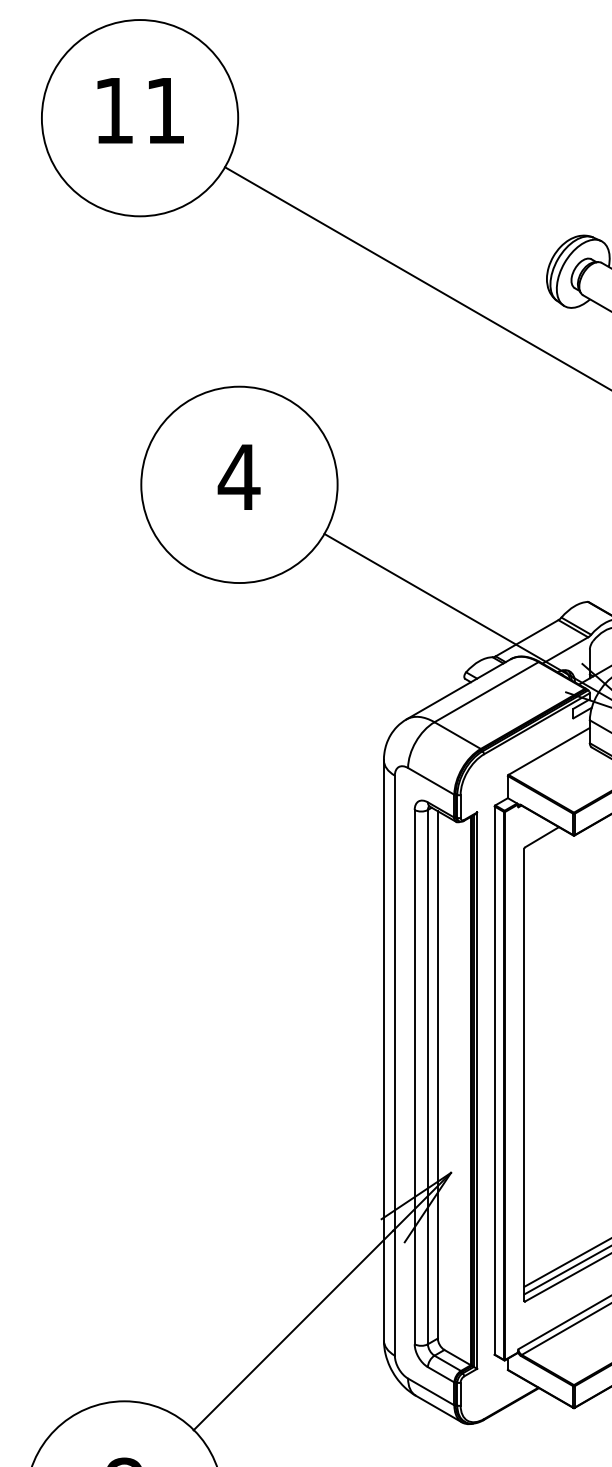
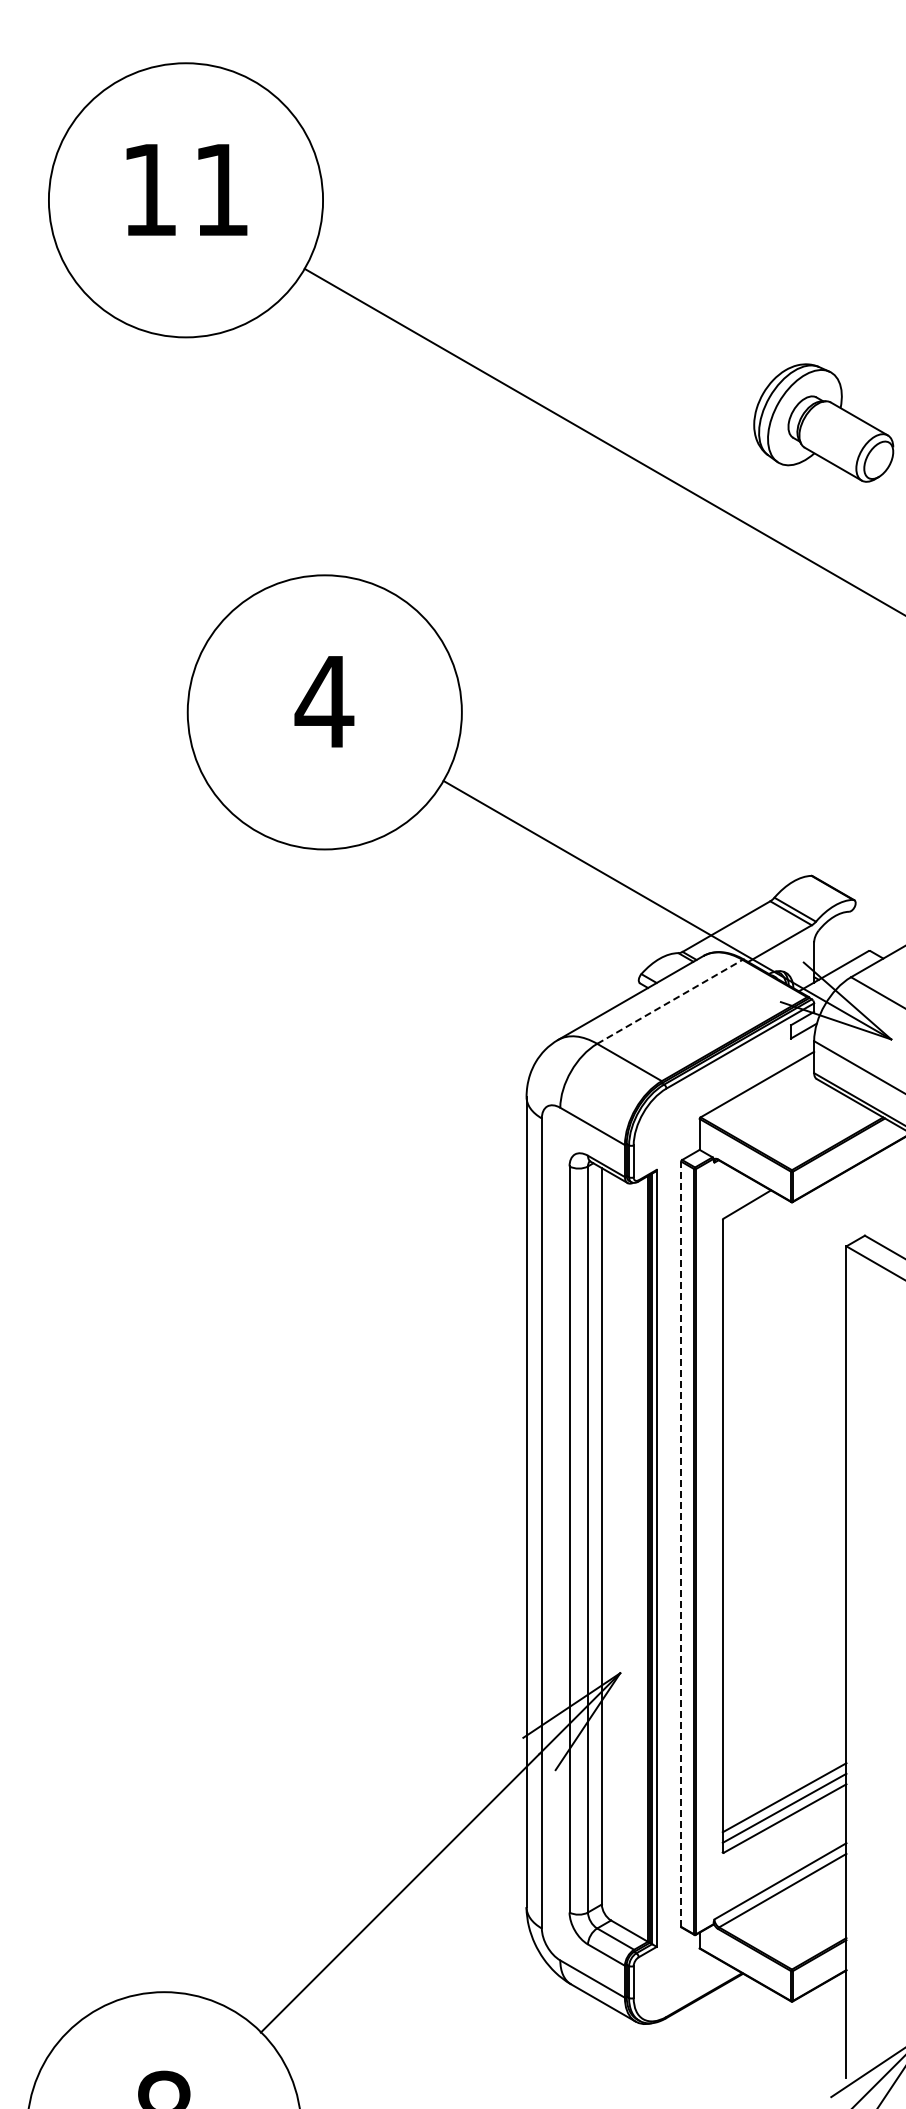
line: (486, 691) -> (669, 1001), solid -> dashed
line: (494, 1080) -> (681, 1544), solid -> dashed

